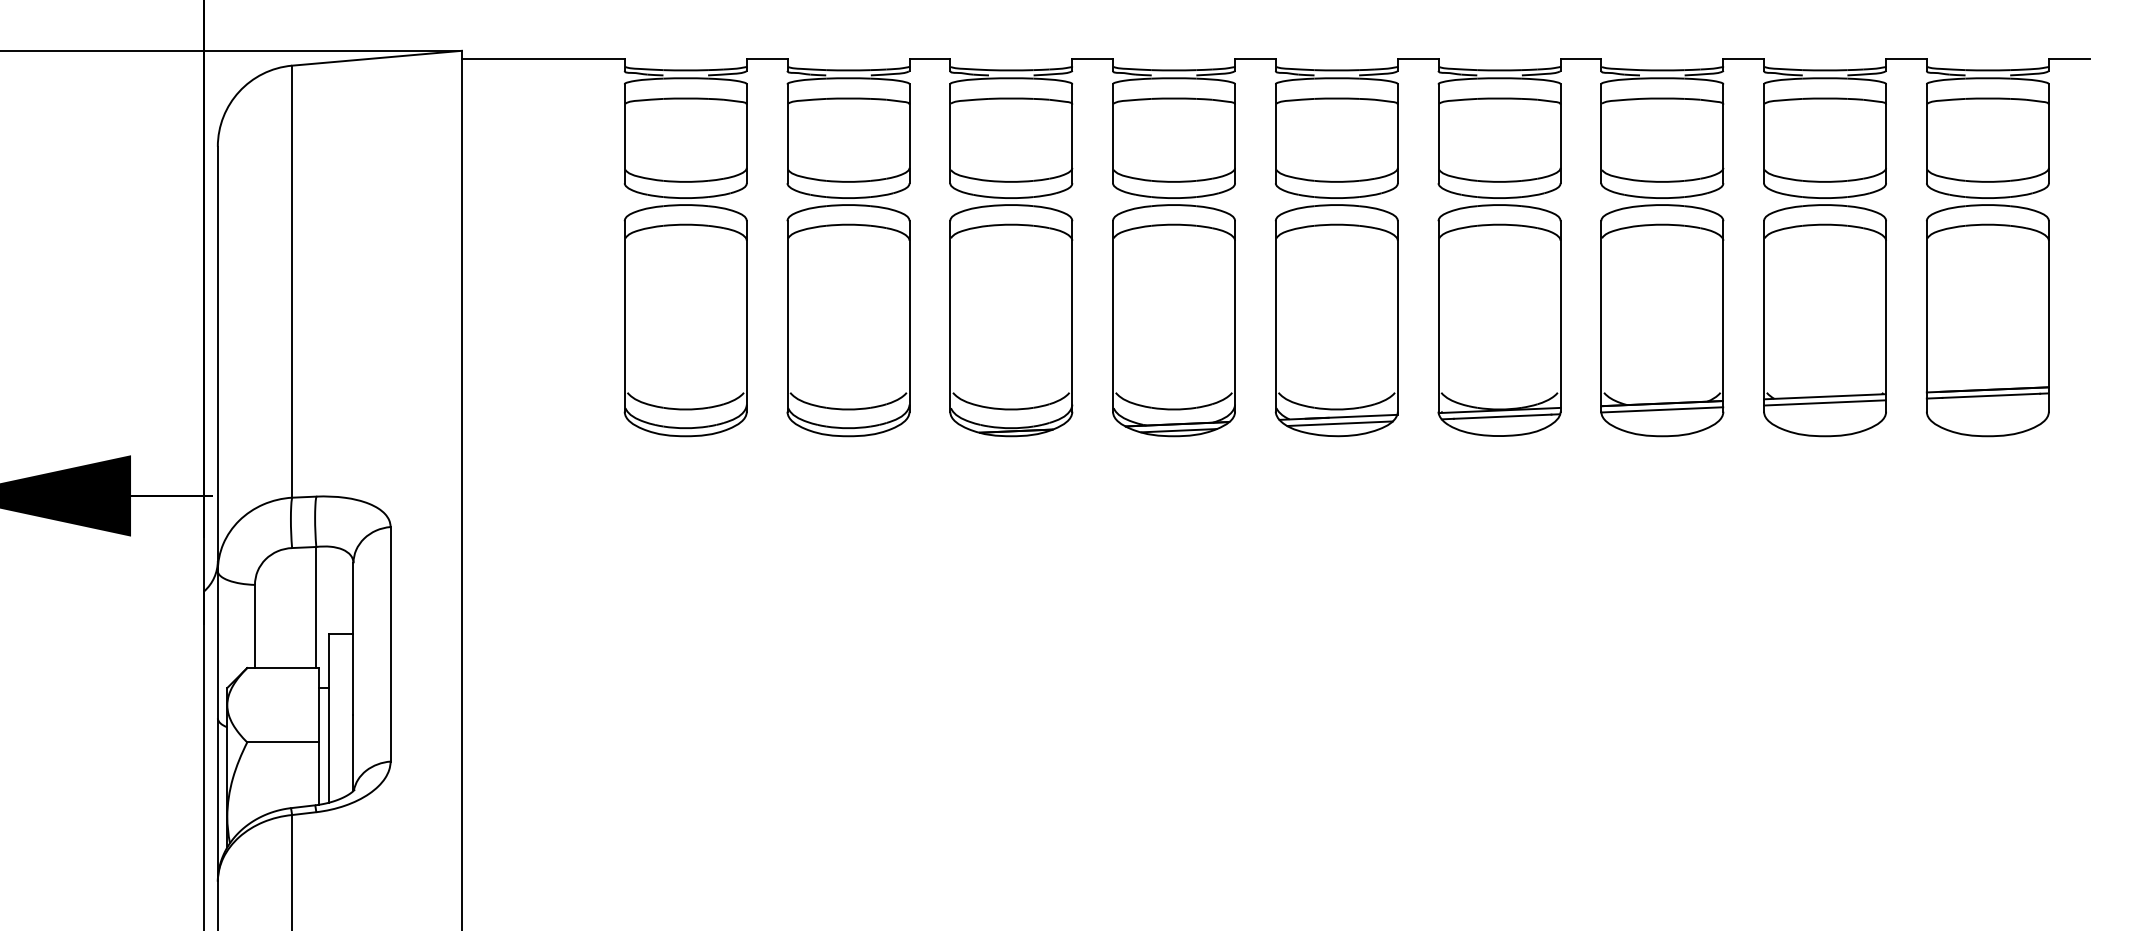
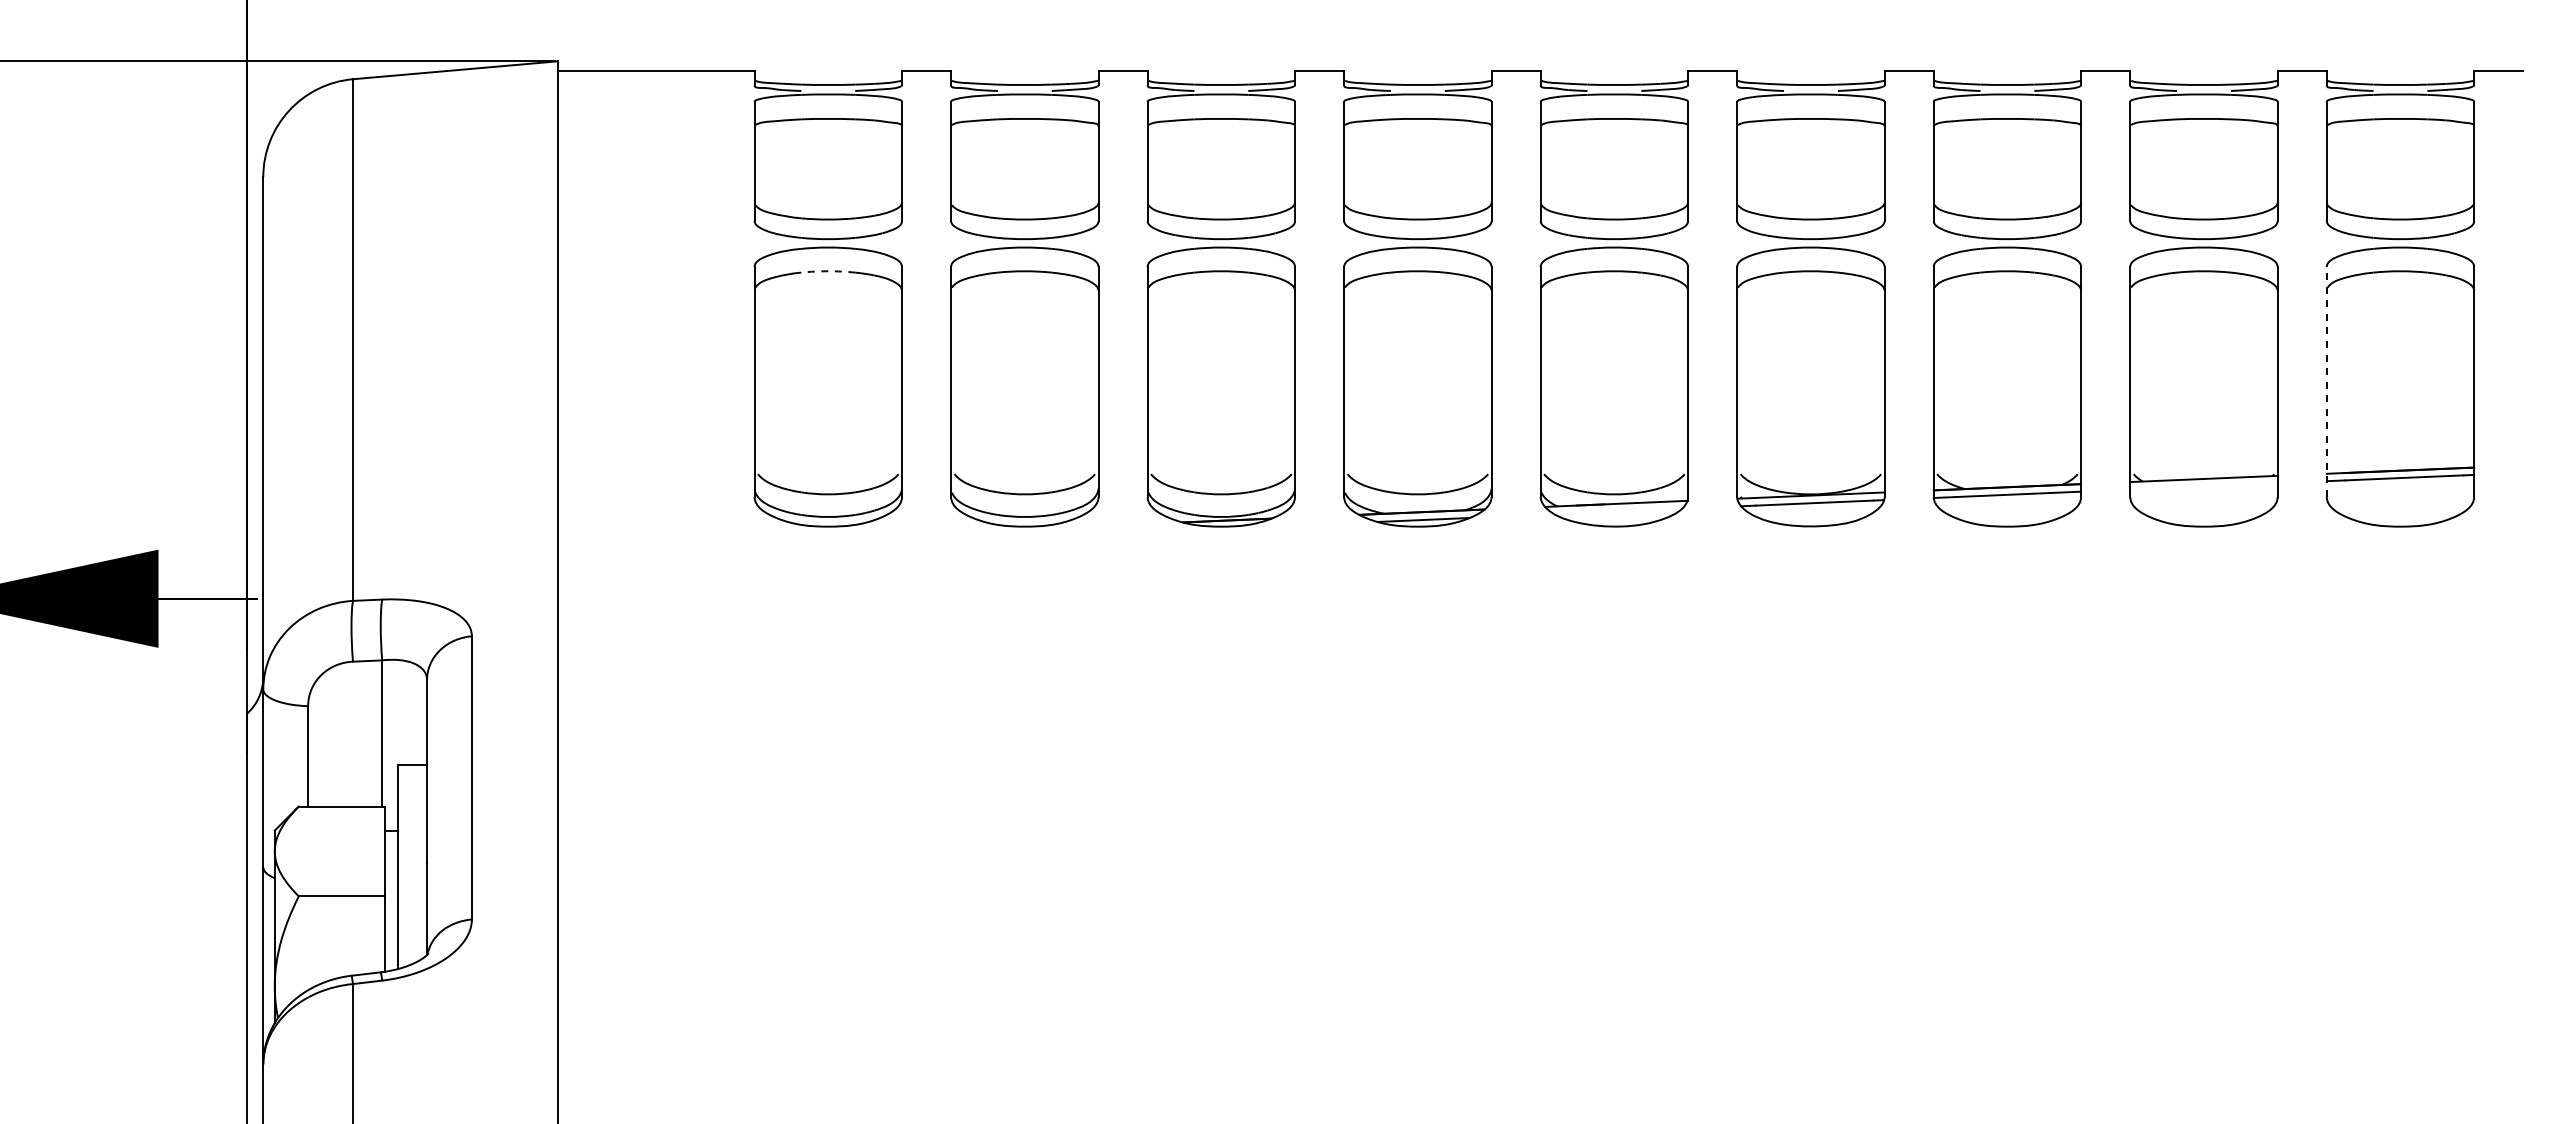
arc: (685, 224) -> (828, 271), solid -> dashed
line: (1926, 316) -> (2326, 382), solid -> dashed
line: (1824, 402) -> (2203, 486), removed
line: (1340, 423) -> (1618, 511), removed

